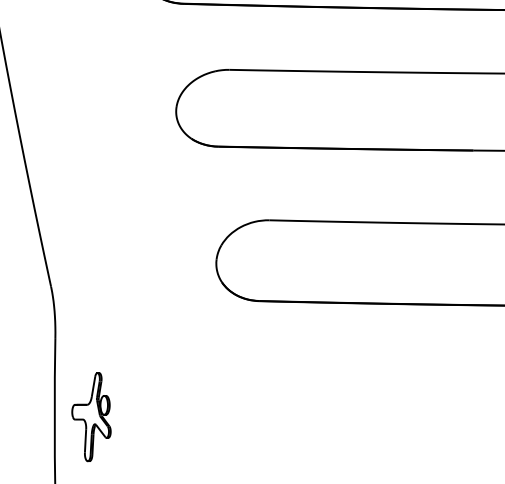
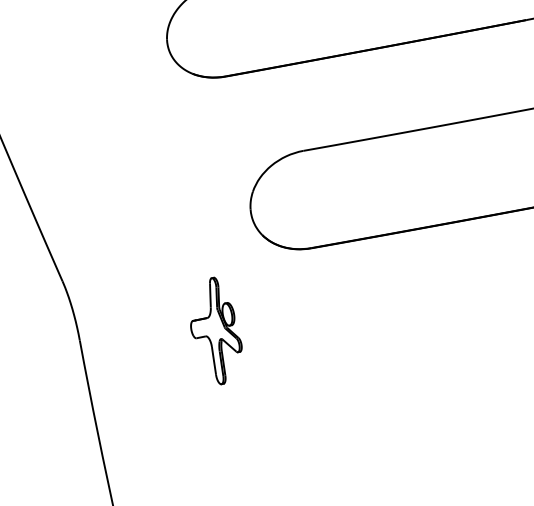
part: (91, 417) -> (215, 331), moved

